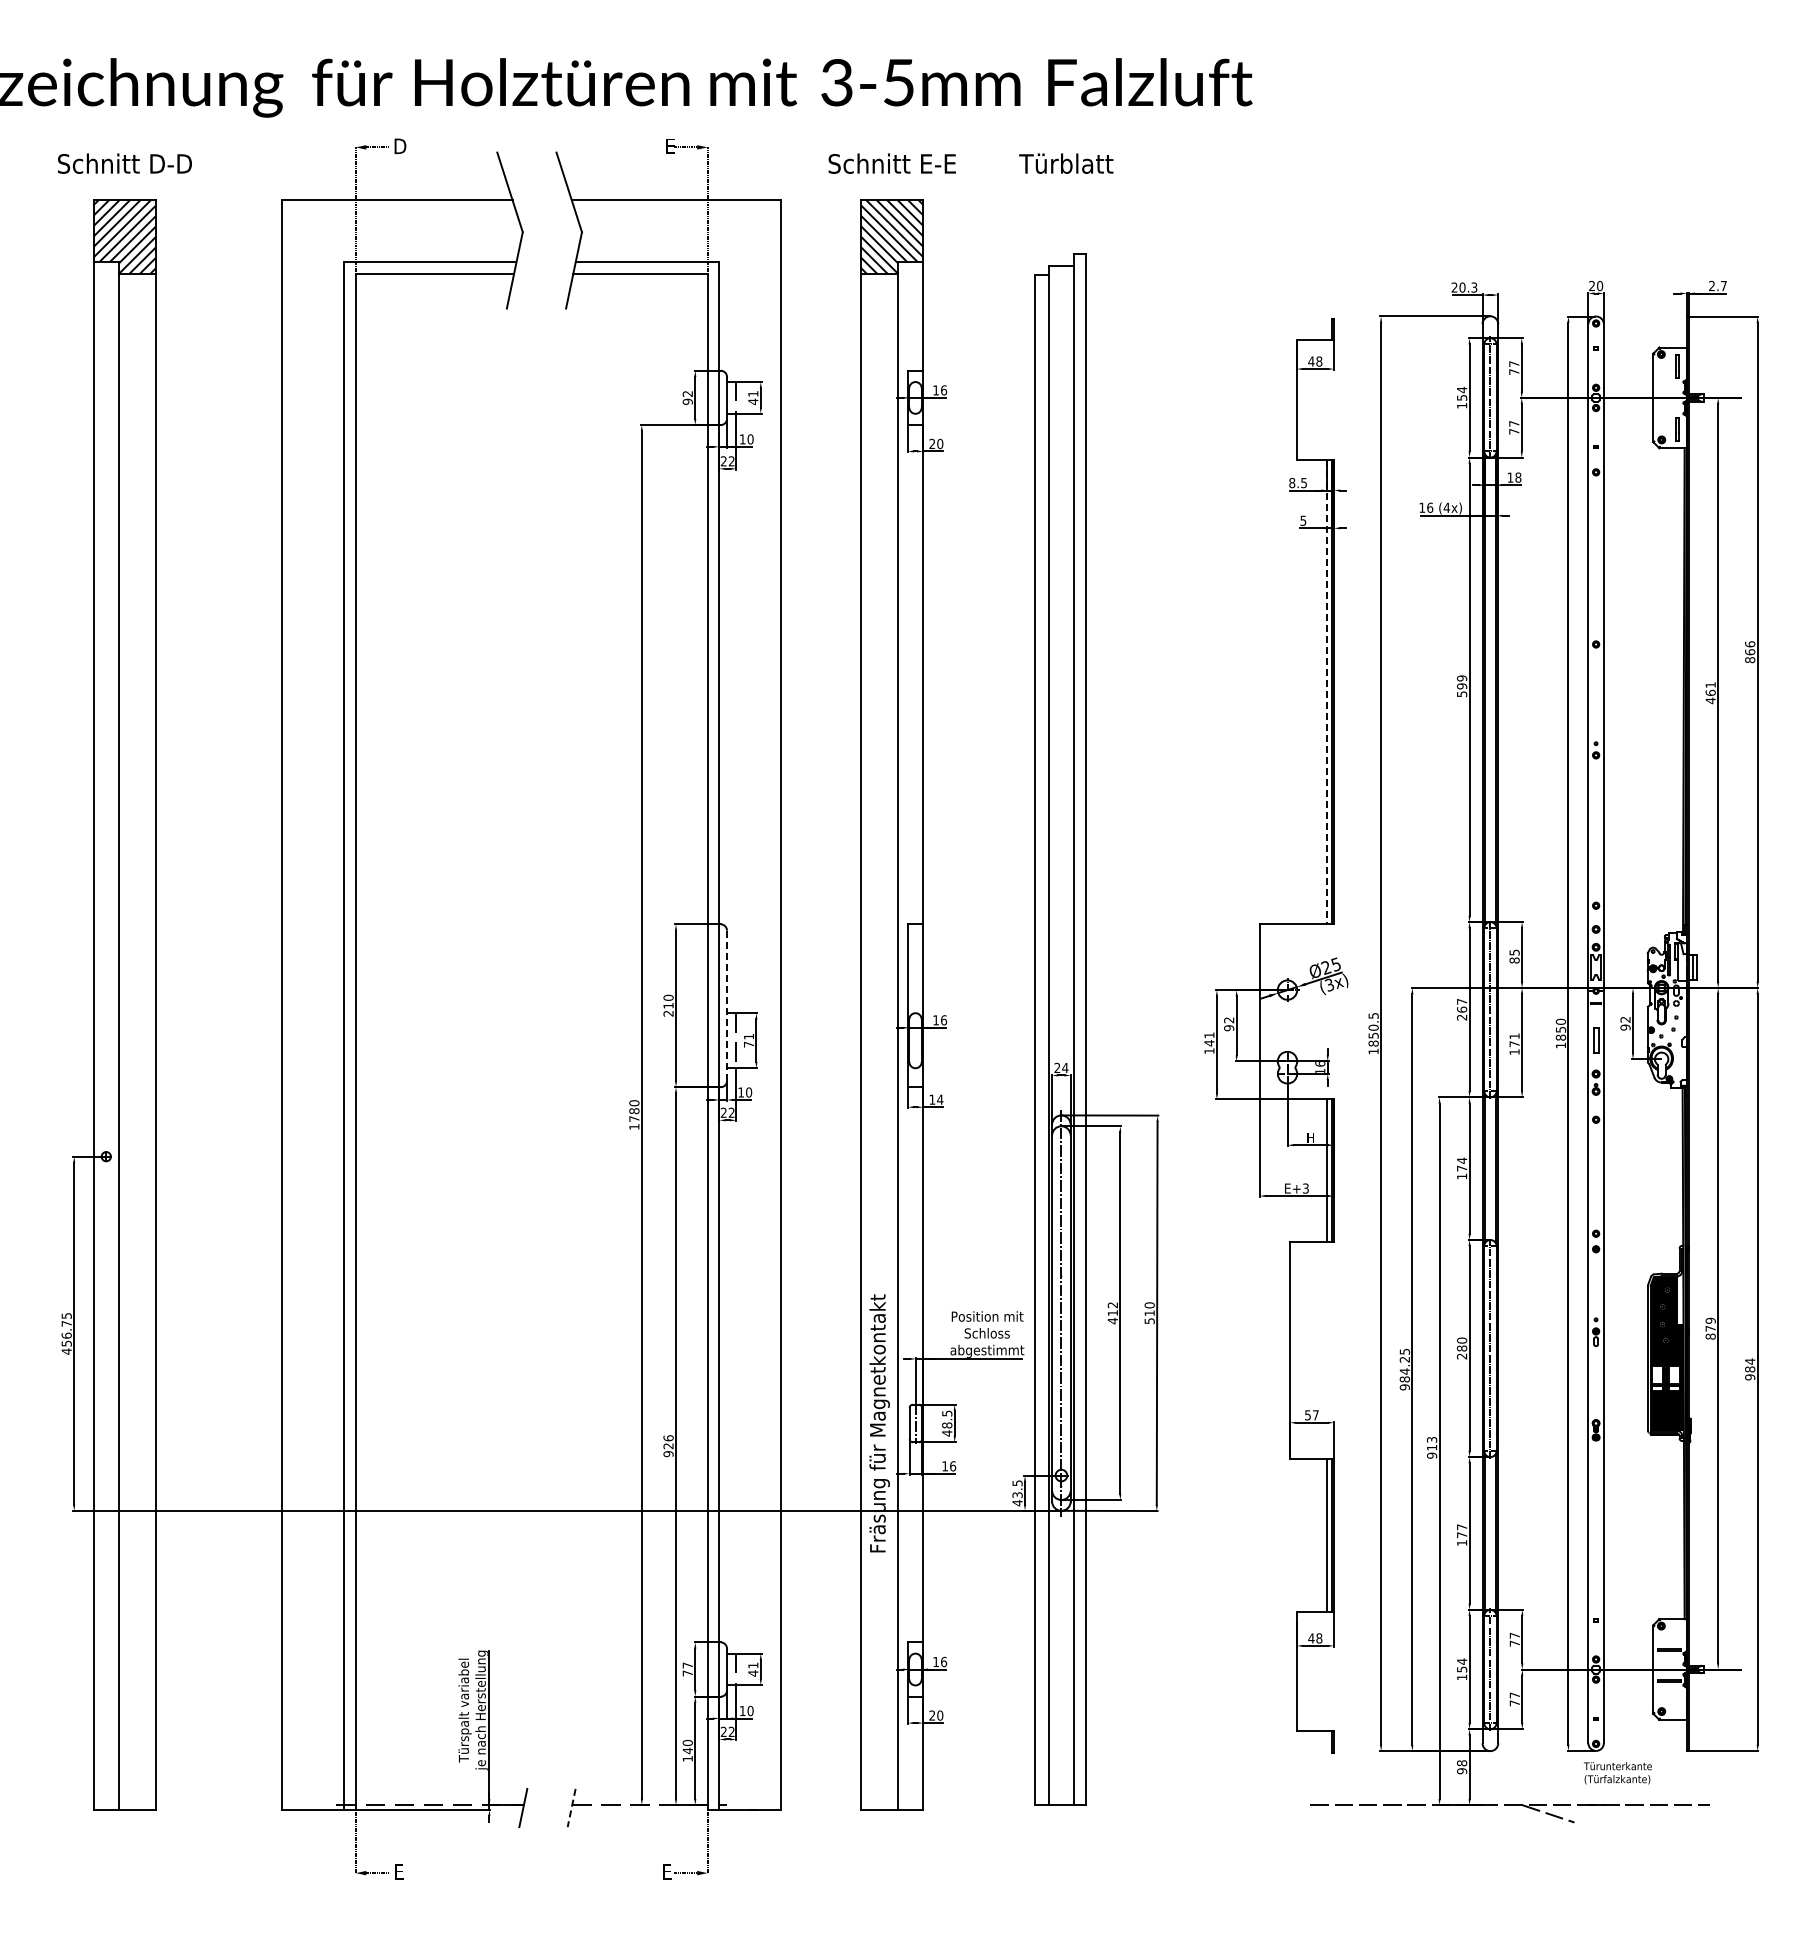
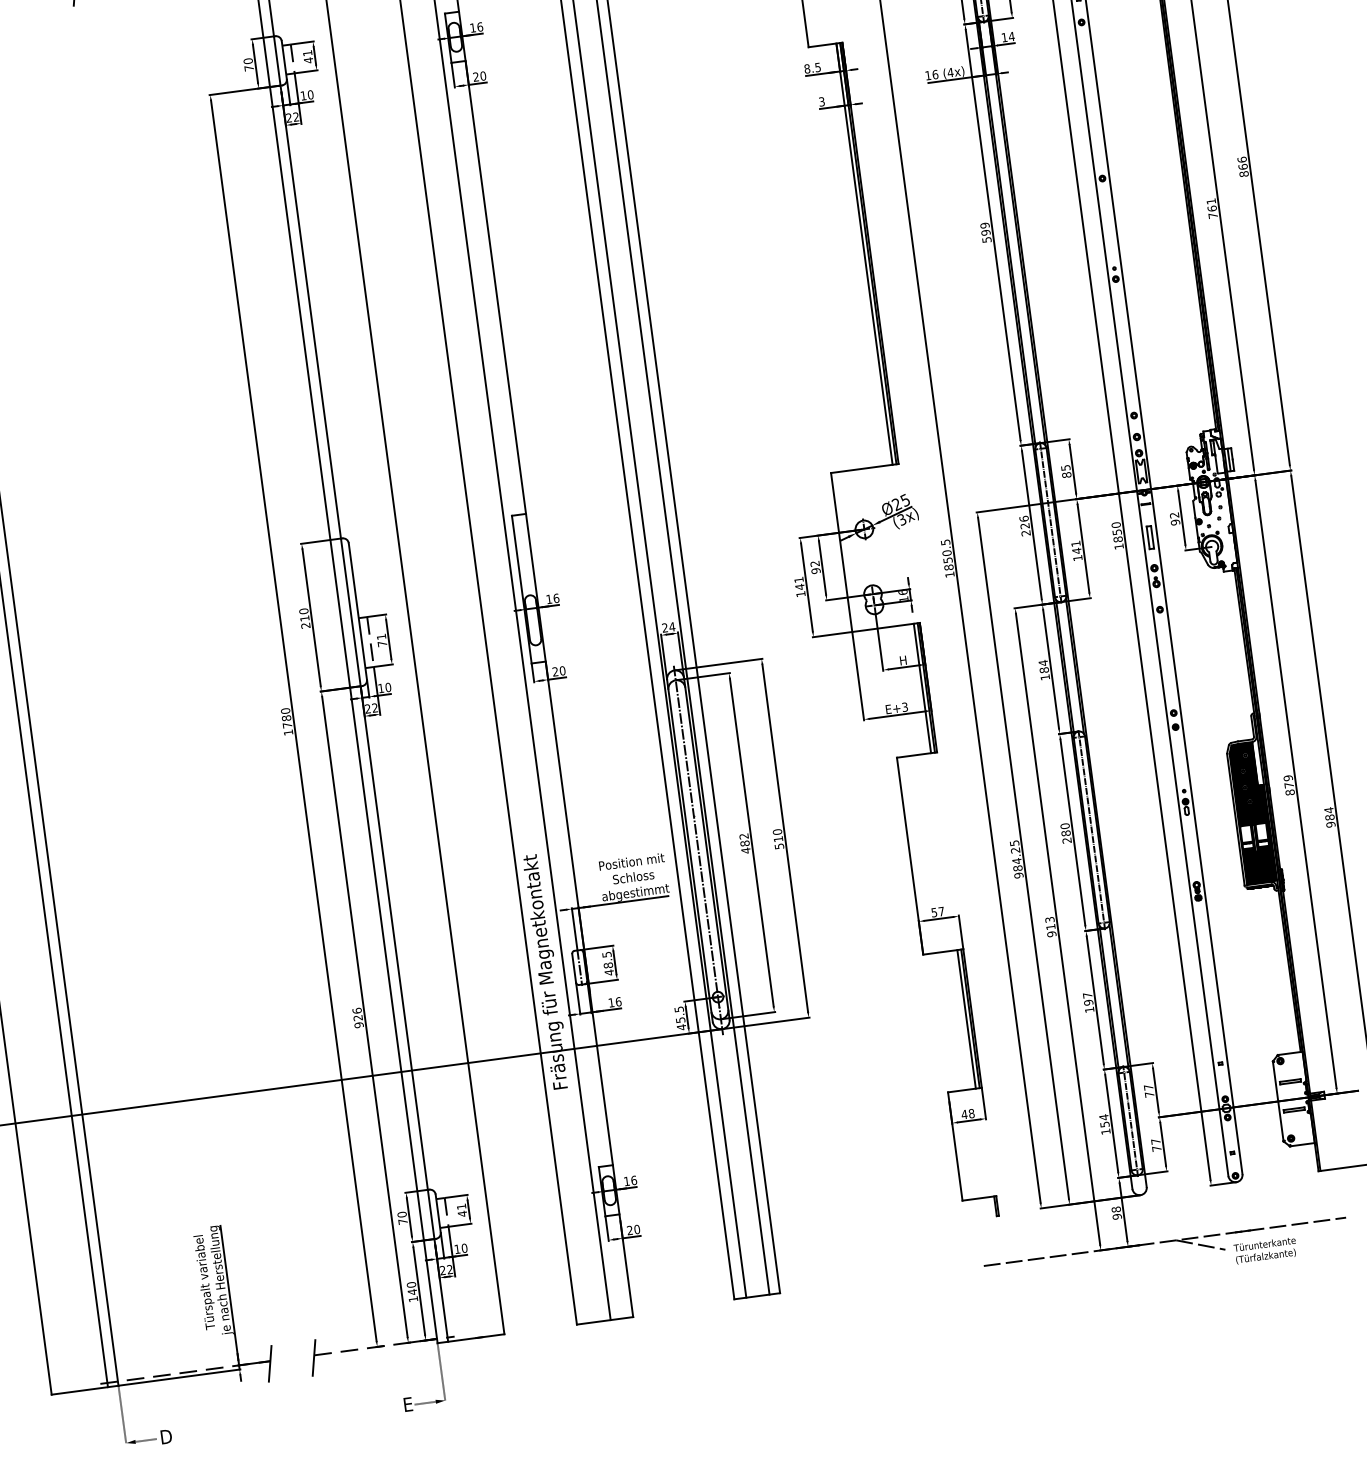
text: (687, 397) -> (248, 64), 92 -> 70
text: (1518, 477) -> (1011, 36), 18 -> 14
text: (1303, 519) -> (821, 100), 5 -> 3
line: (1327, 692) -> (864, 254), dashed -> solid
text: (1710, 700) -> (1212, 215), 461 -> 761
text: (1462, 1005) -> (1024, 522), 267 -> 226
line: (727, 1006) -> (358, 612), dashed -> solid
text: (1514, 1044) -> (1076, 551), 171 -> 141
text: (936, 1099) -> (559, 671), 14 -> 20
text: (1462, 1168) -> (1044, 670), 174 -> 184
text: (1112, 1313) -> (744, 843), 412 -> 482
text: (1016, 1494) -> (679, 1019), 43.5 -> 45.5
text: (1462, 1535) -> (1089, 1002), 177 -> 197
text: (687, 1665) -> (401, 1214), 77 -> 70
text: (1617, 1773) -> (1265, 1250), moved
line: (571, 1808) -> (313, 1358), dashed -> solid
text: (400, 1871) -> (166, 1436), E -> D

